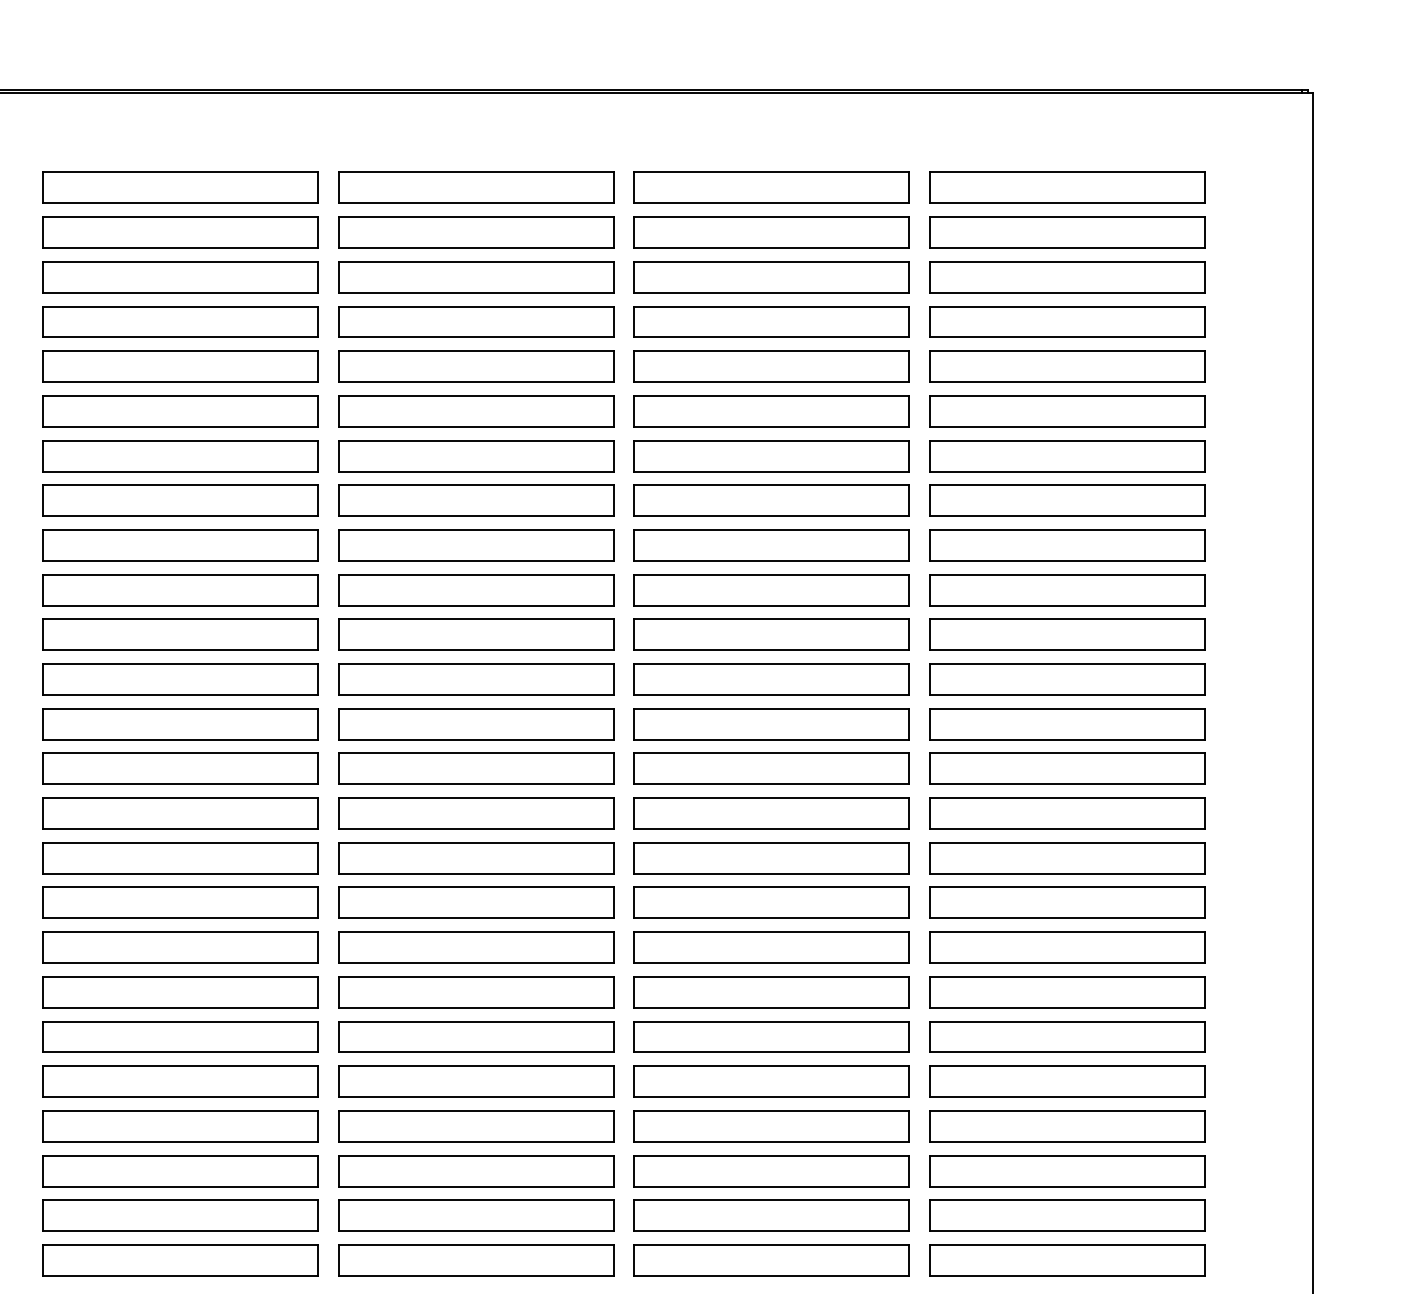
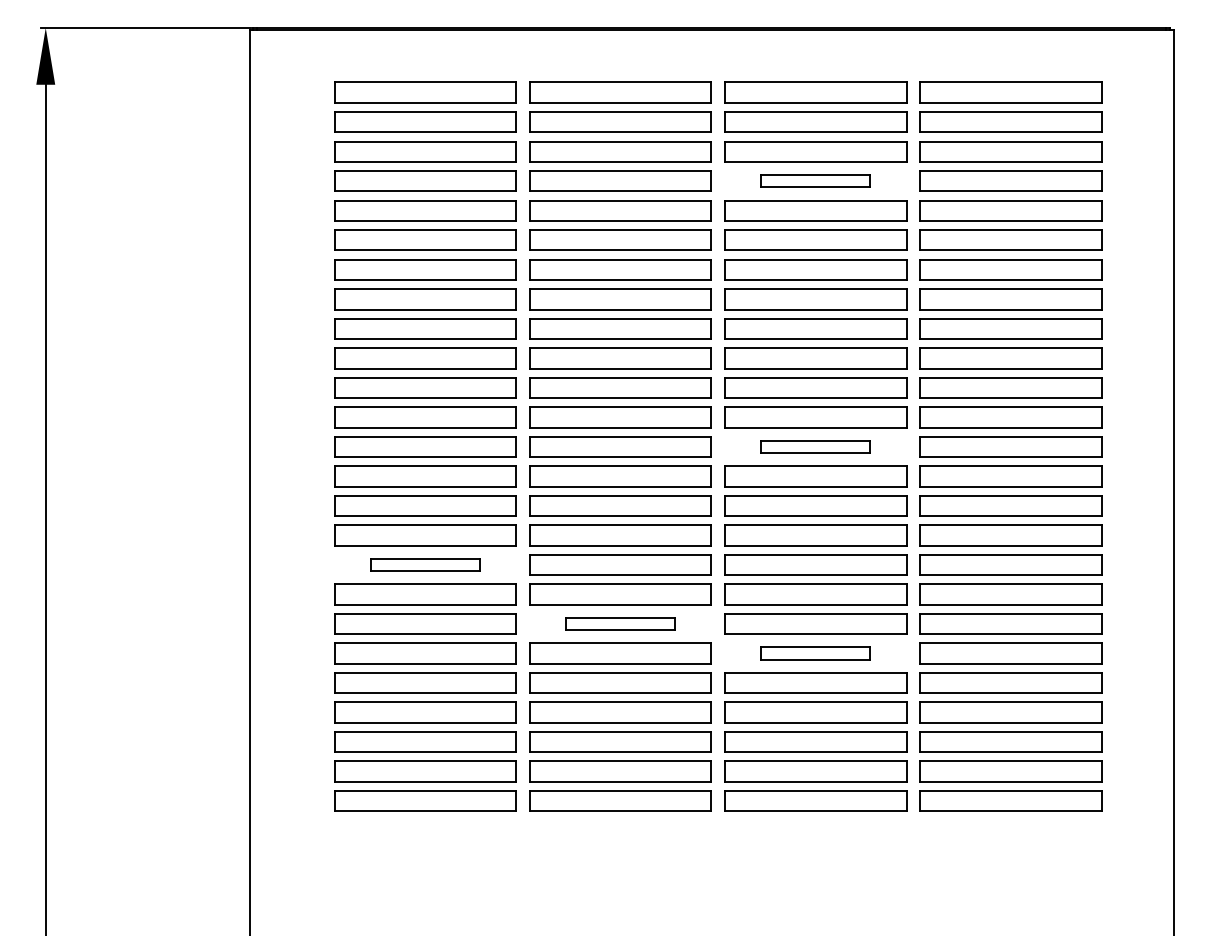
part: (771, 320) -> (815, 180), size x0.6
part: (771, 723) -> (815, 446), size x0.6
part: (180, 902) -> (425, 564), size x0.6
part: (475, 991) -> (620, 623), size x0.6
part: (771, 1037) -> (815, 653), size x0.6

